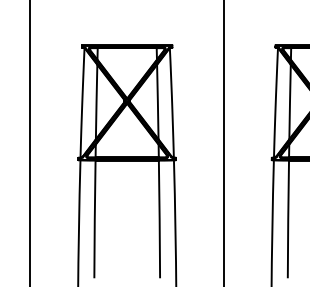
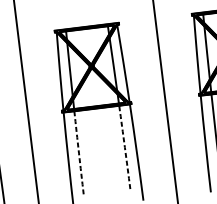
arc: (94, 219) -> (78, 153), solid -> dashed
arc: (159, 219) -> (124, 147), solid -> dashed

